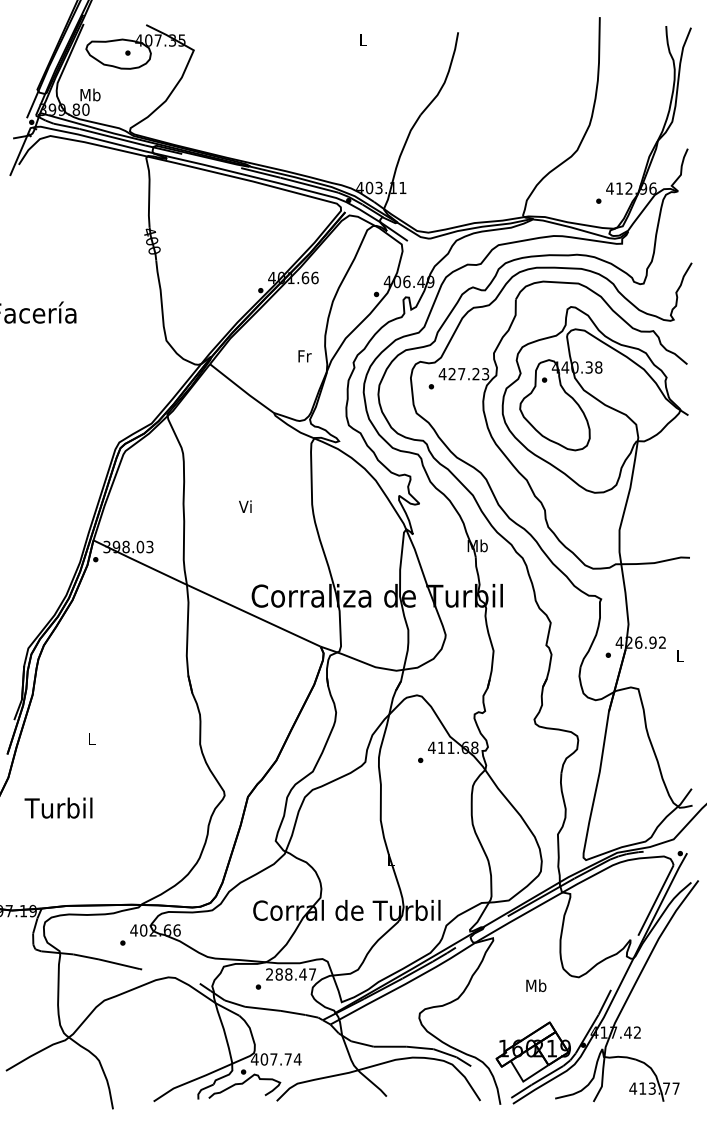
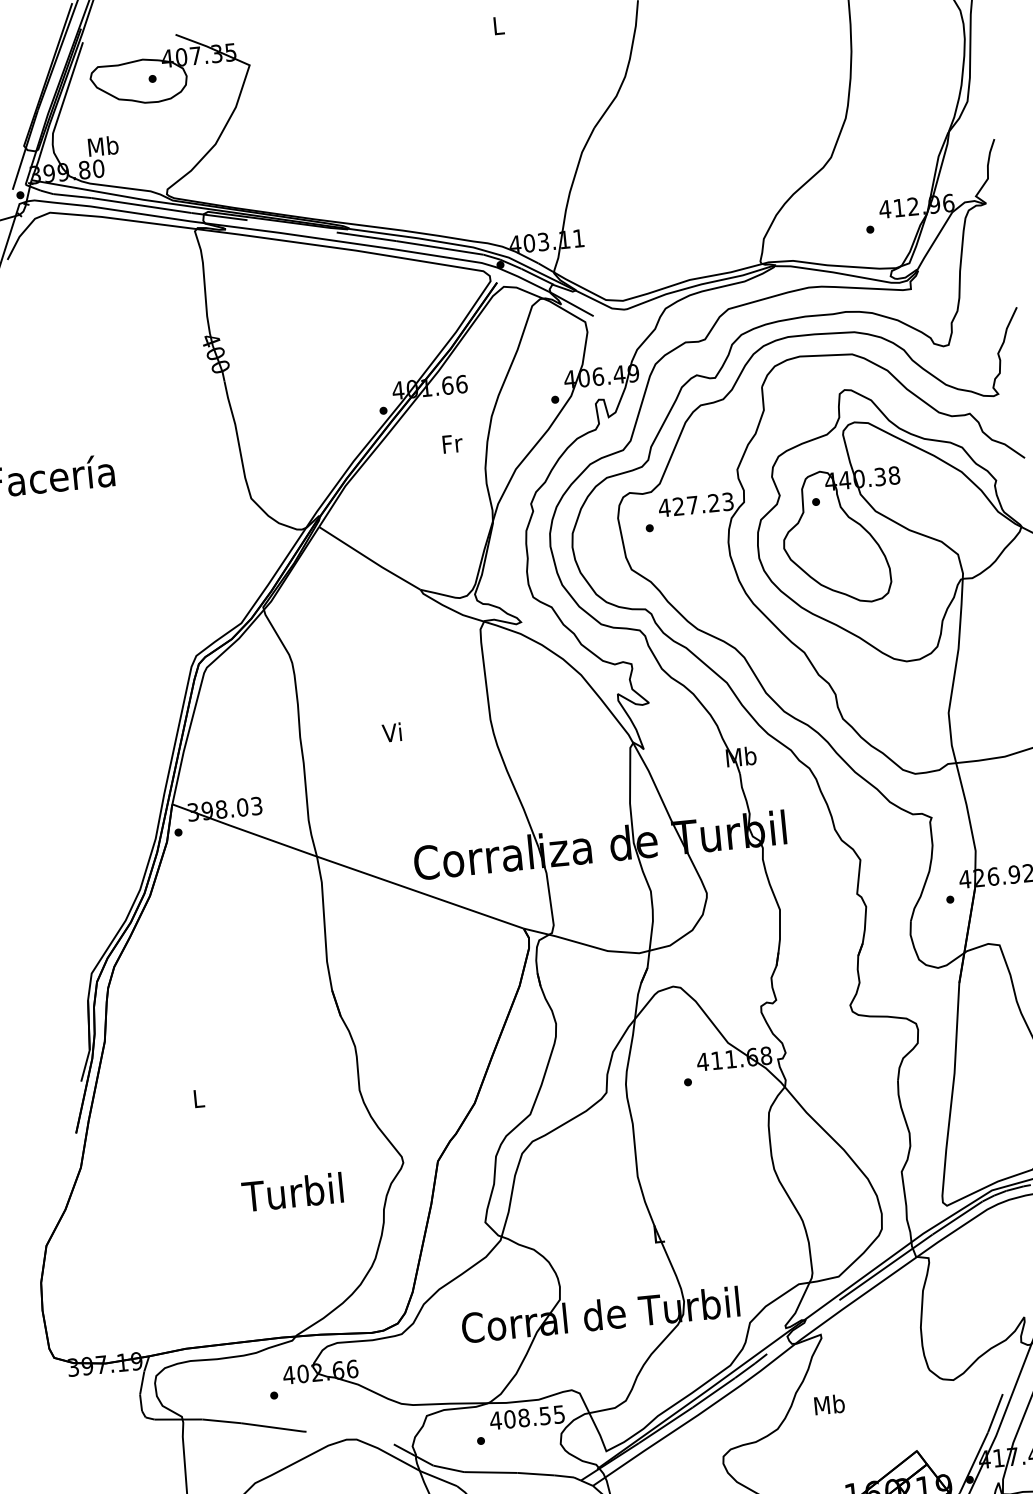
text: (304, 356) -> (452, 444), moved
text: (58, 807) -> (292, 1191), moved
text: (290, 974) -> (526, 1417), 288.47 -> 408.55
text: (536, 985) -> (829, 1404), moved

